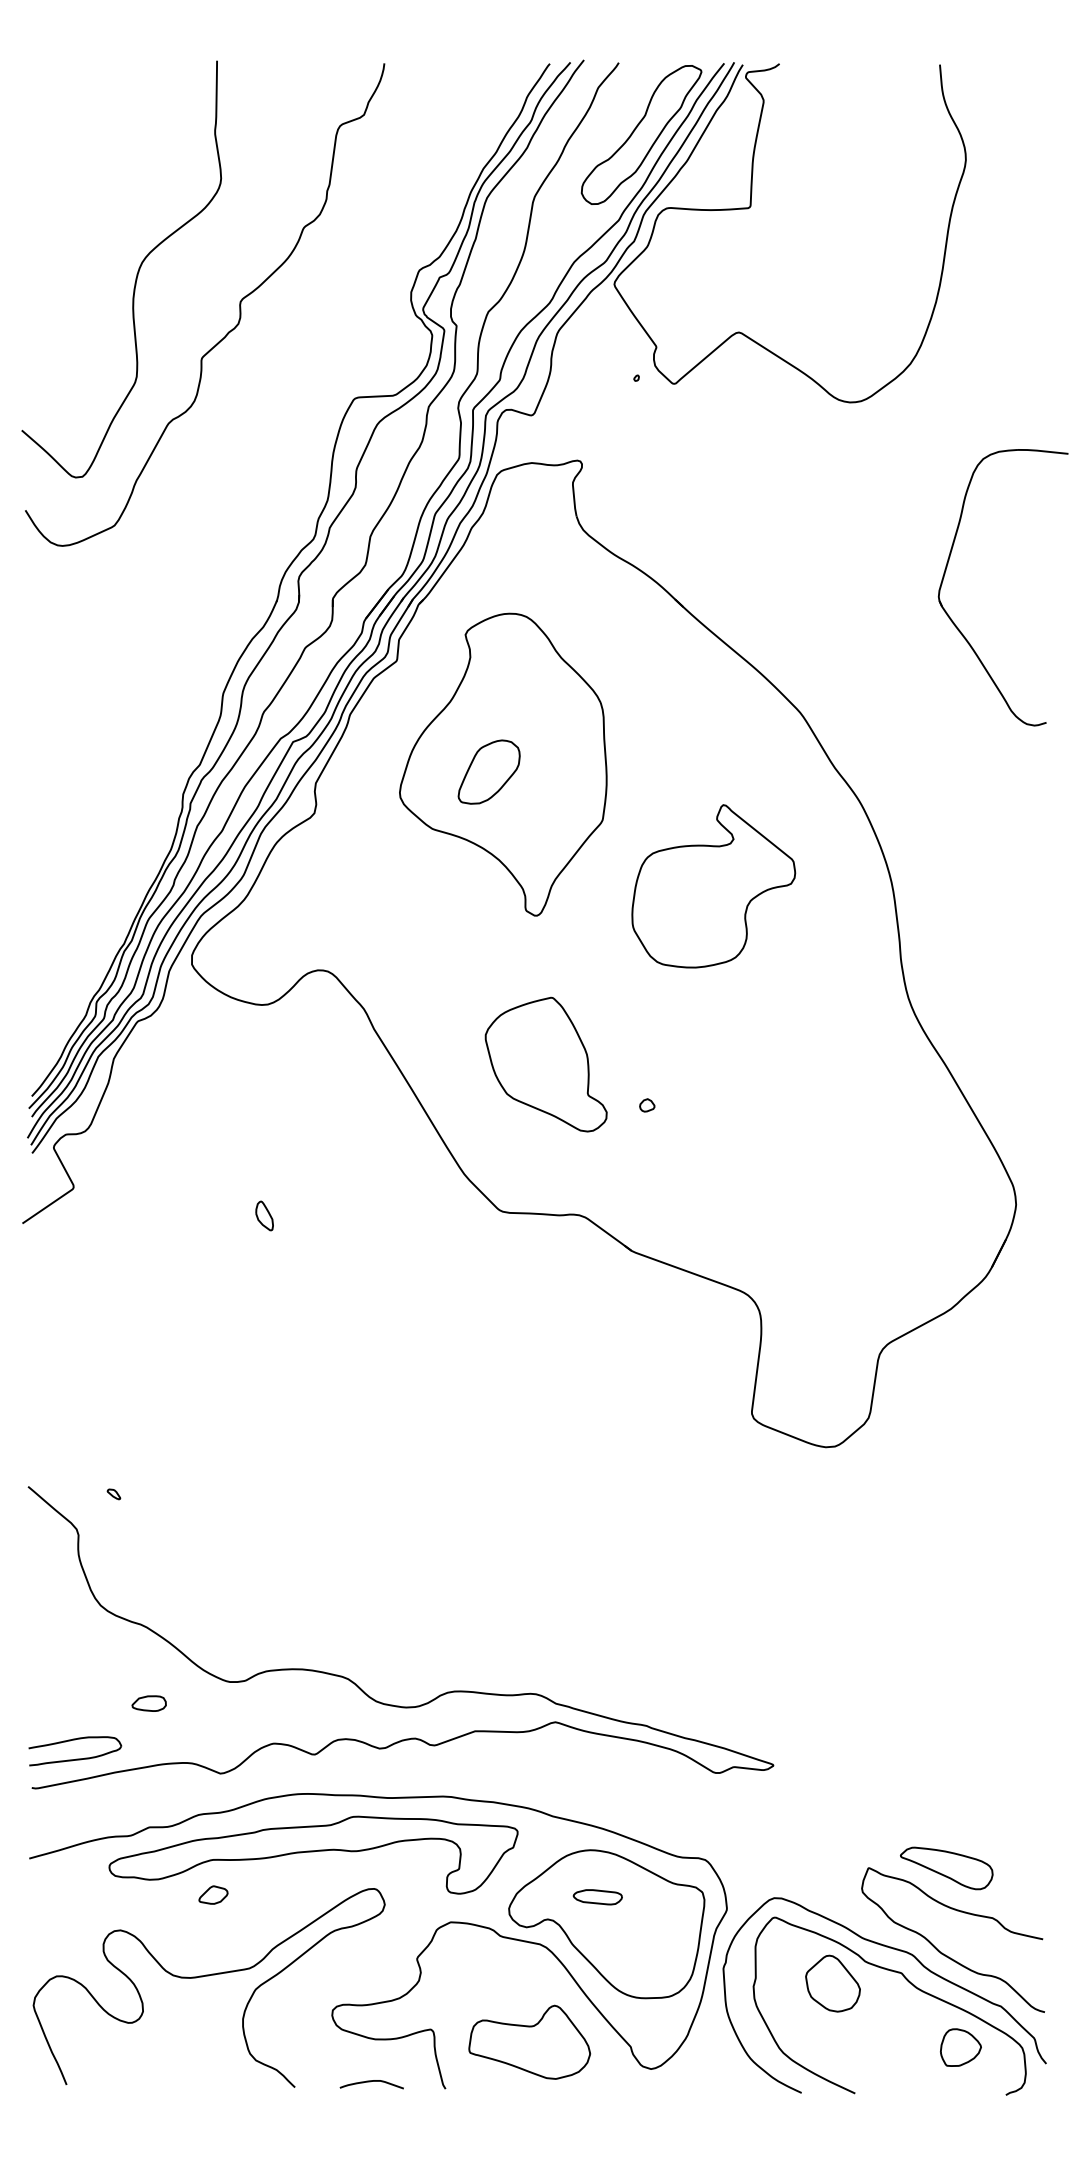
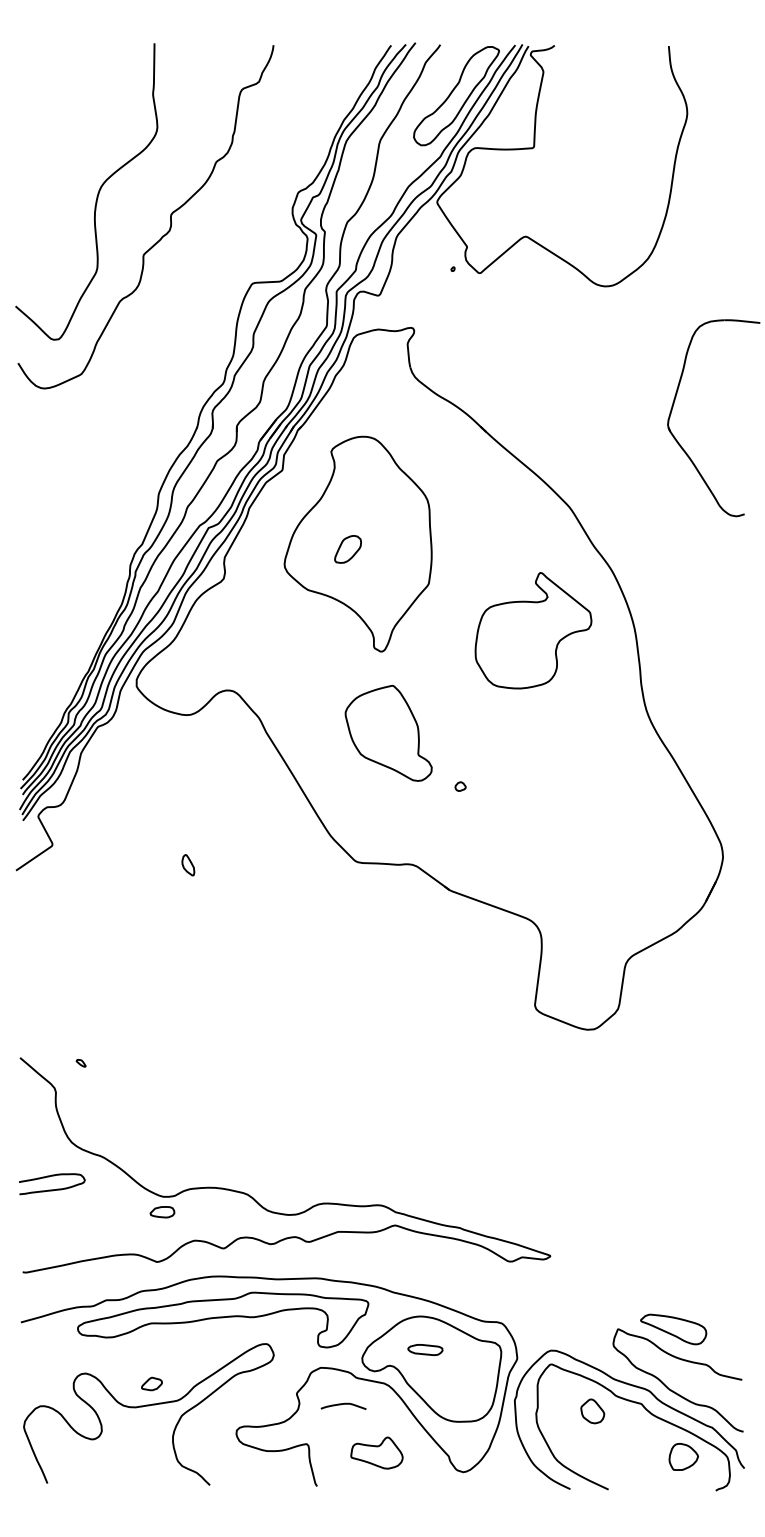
part: (488, 771) -> (347, 549), size x0.6
part: (713, 886) -> (533, 630), moved
part: (545, 1064) -> (388, 733), moved
part: (148, 1703) -> (161, 1212), moved
part: (76, 1758) -> (53, 1189), moved
part: (213, 1894) -> (151, 1383), moved
part: (832, 1983) -> (592, 1411), size x0.6
part: (529, 2041) -> (376, 1452), size x0.6
curve: (370, 2082) -> (342, 1404), moved

